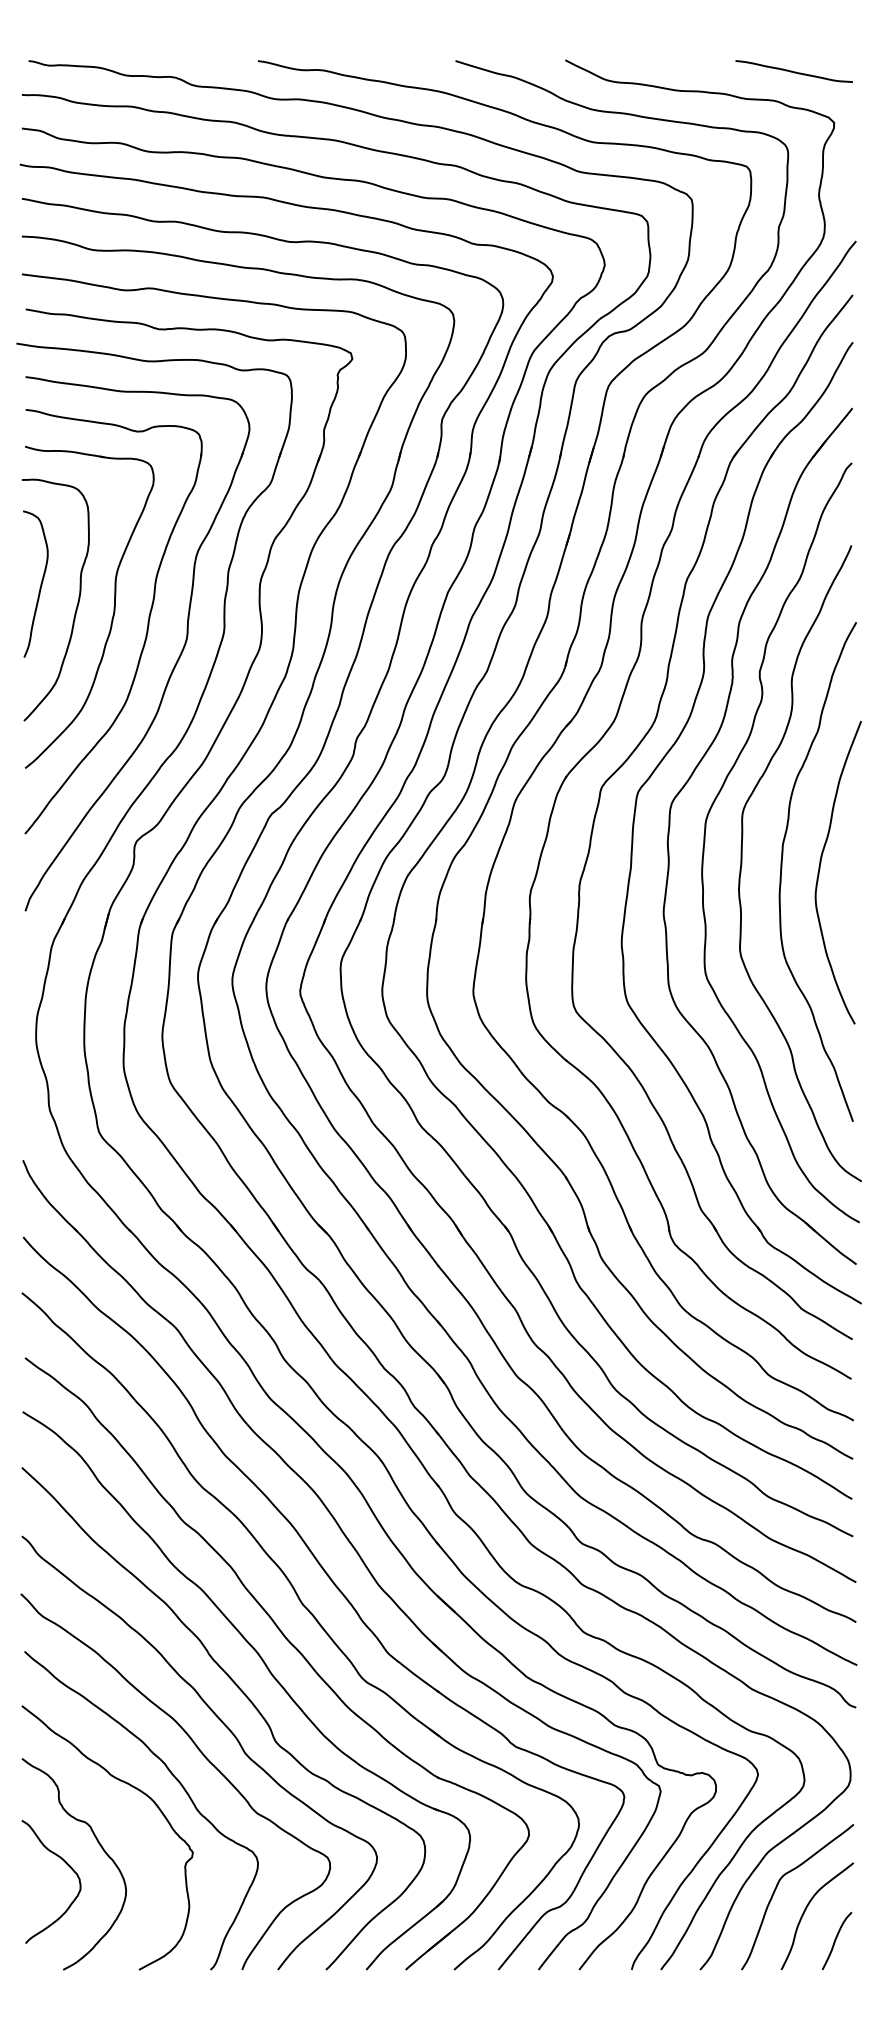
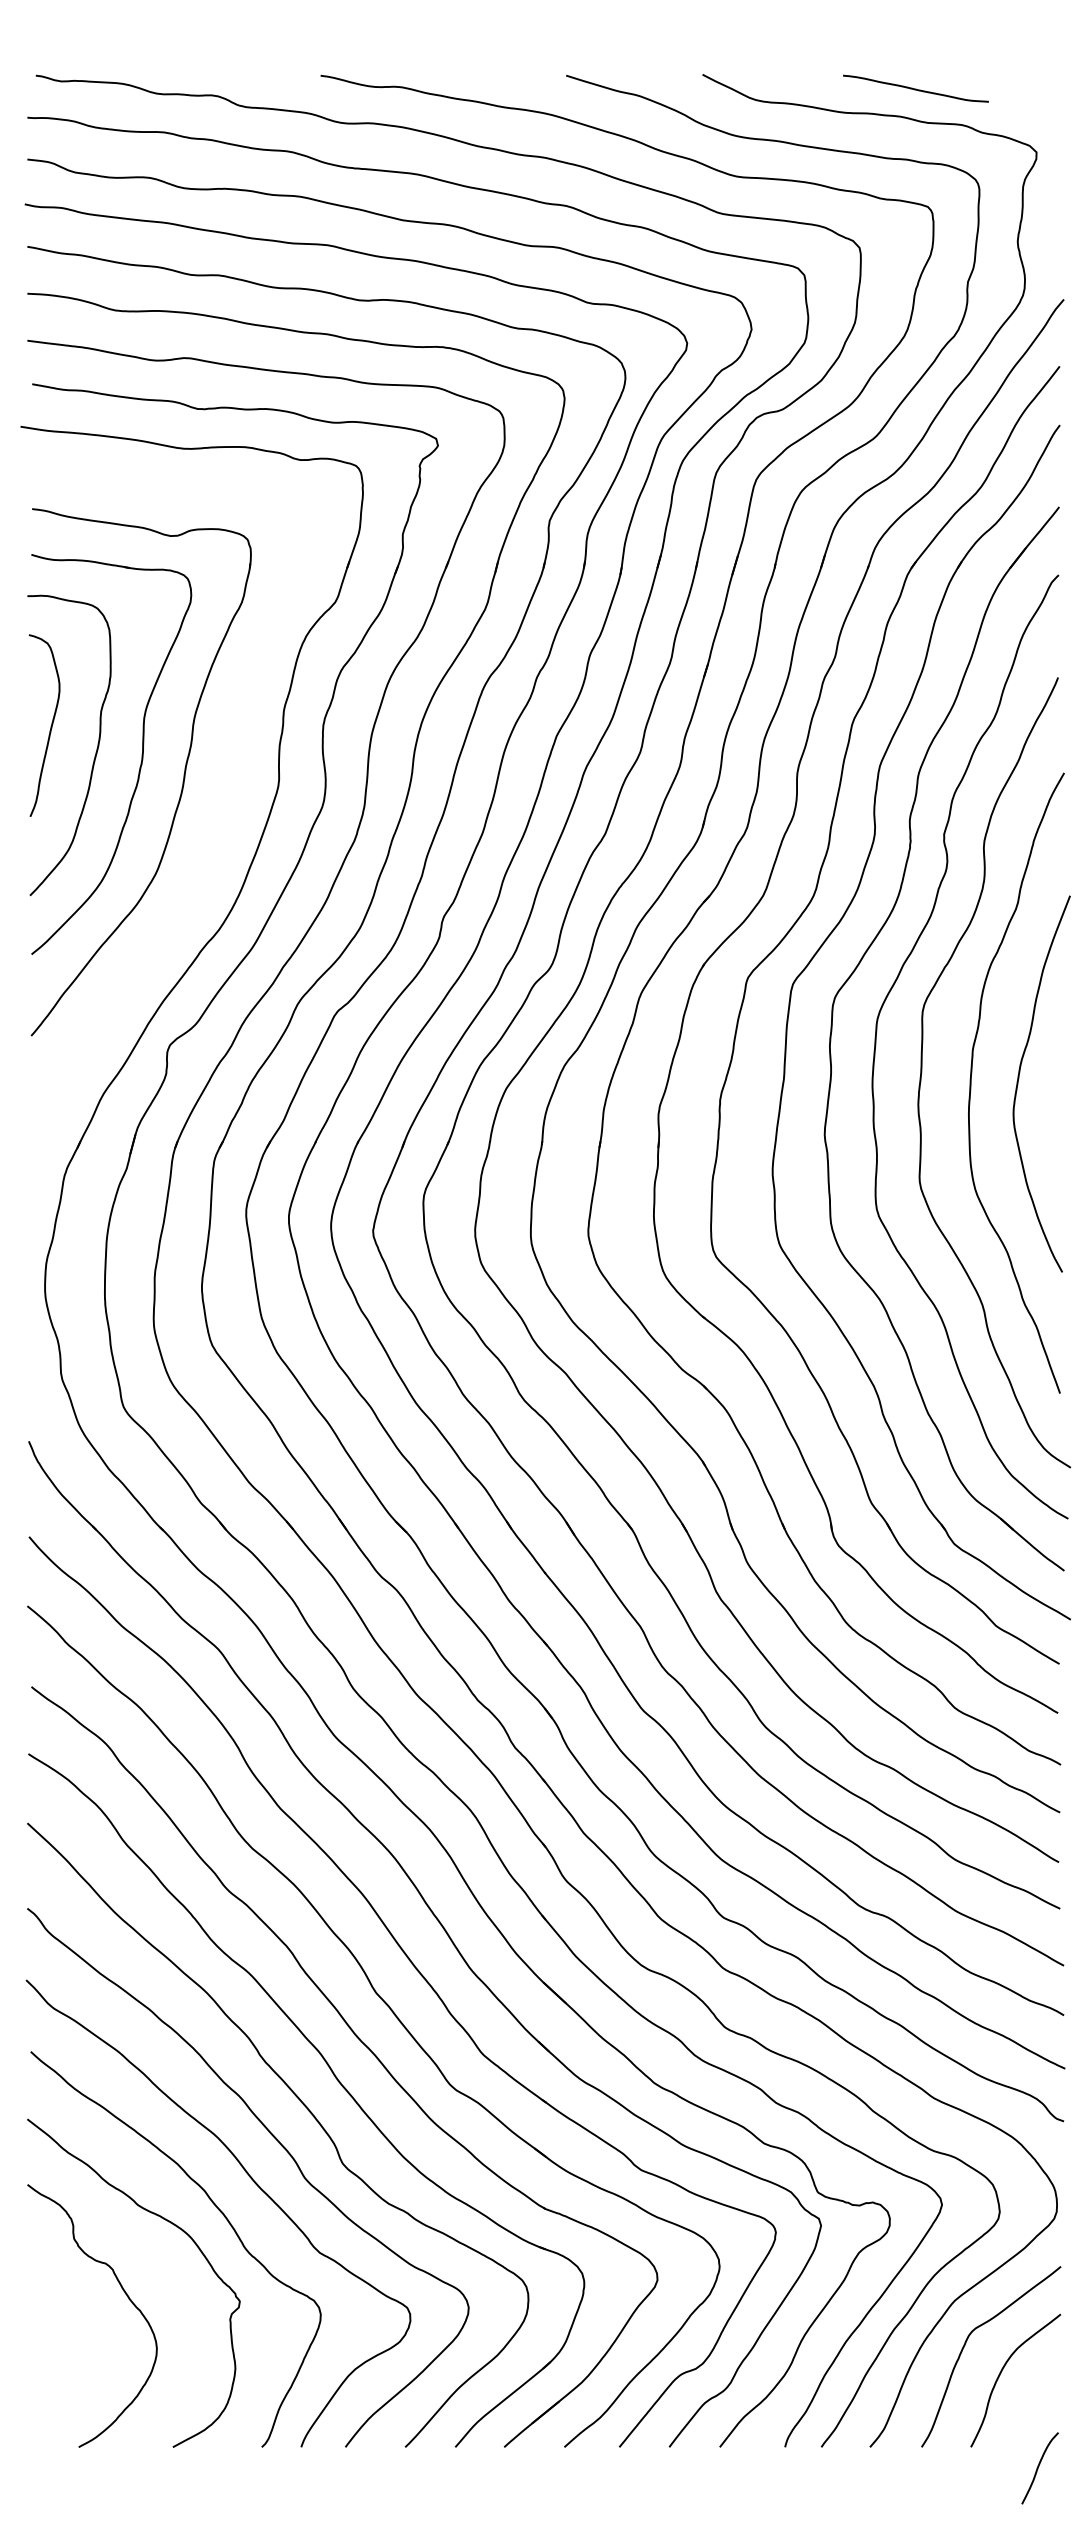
curve: (793, 71) -> (915, 88), moved
part: (175, 662) -> (218, 823), removed
curve: (67, 1865) -> (84, 2317), removed
curve: (835, 1941) -> (1038, 2468), moved

